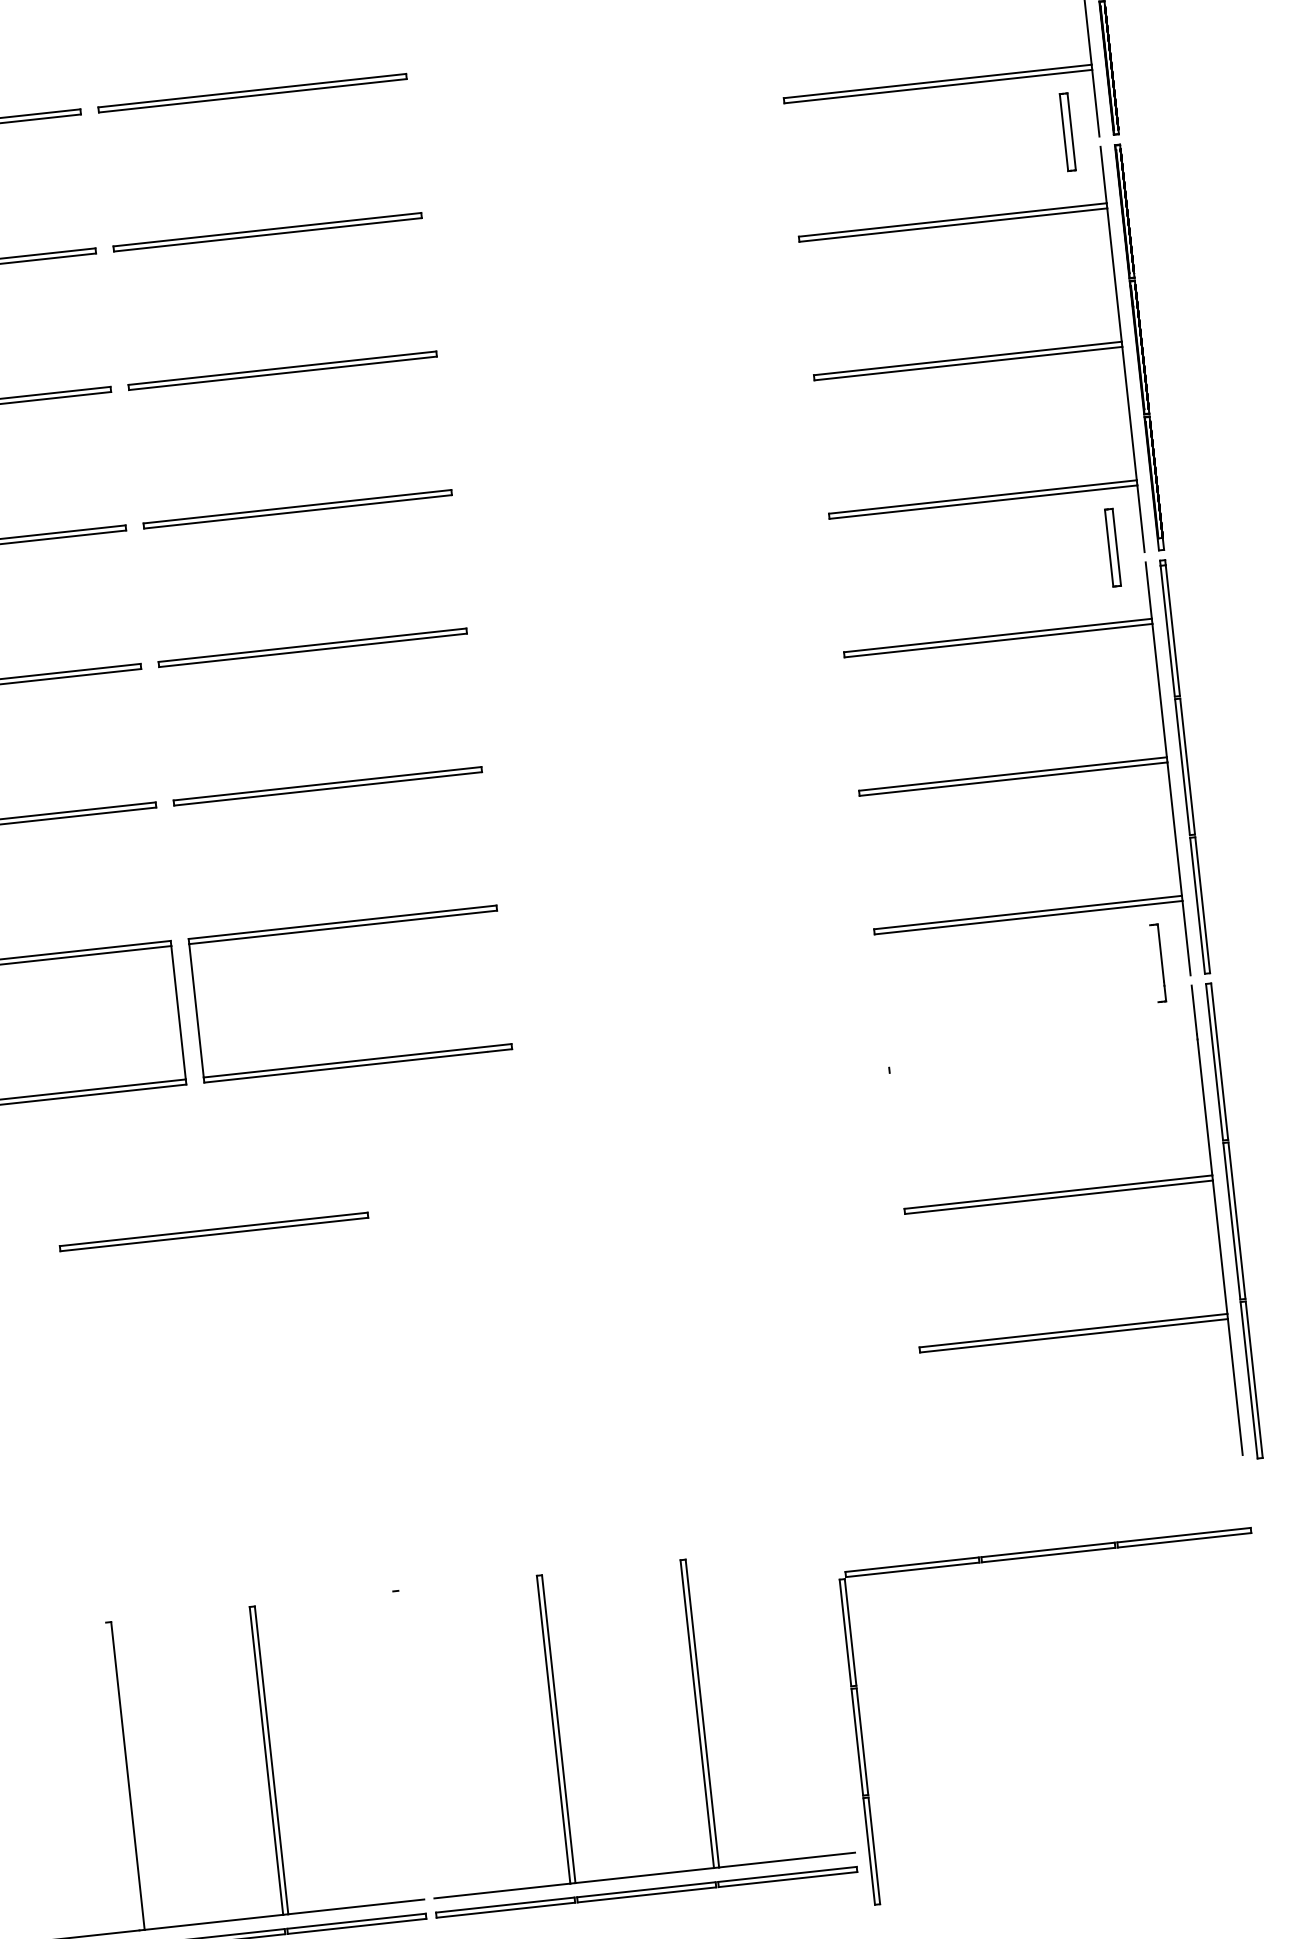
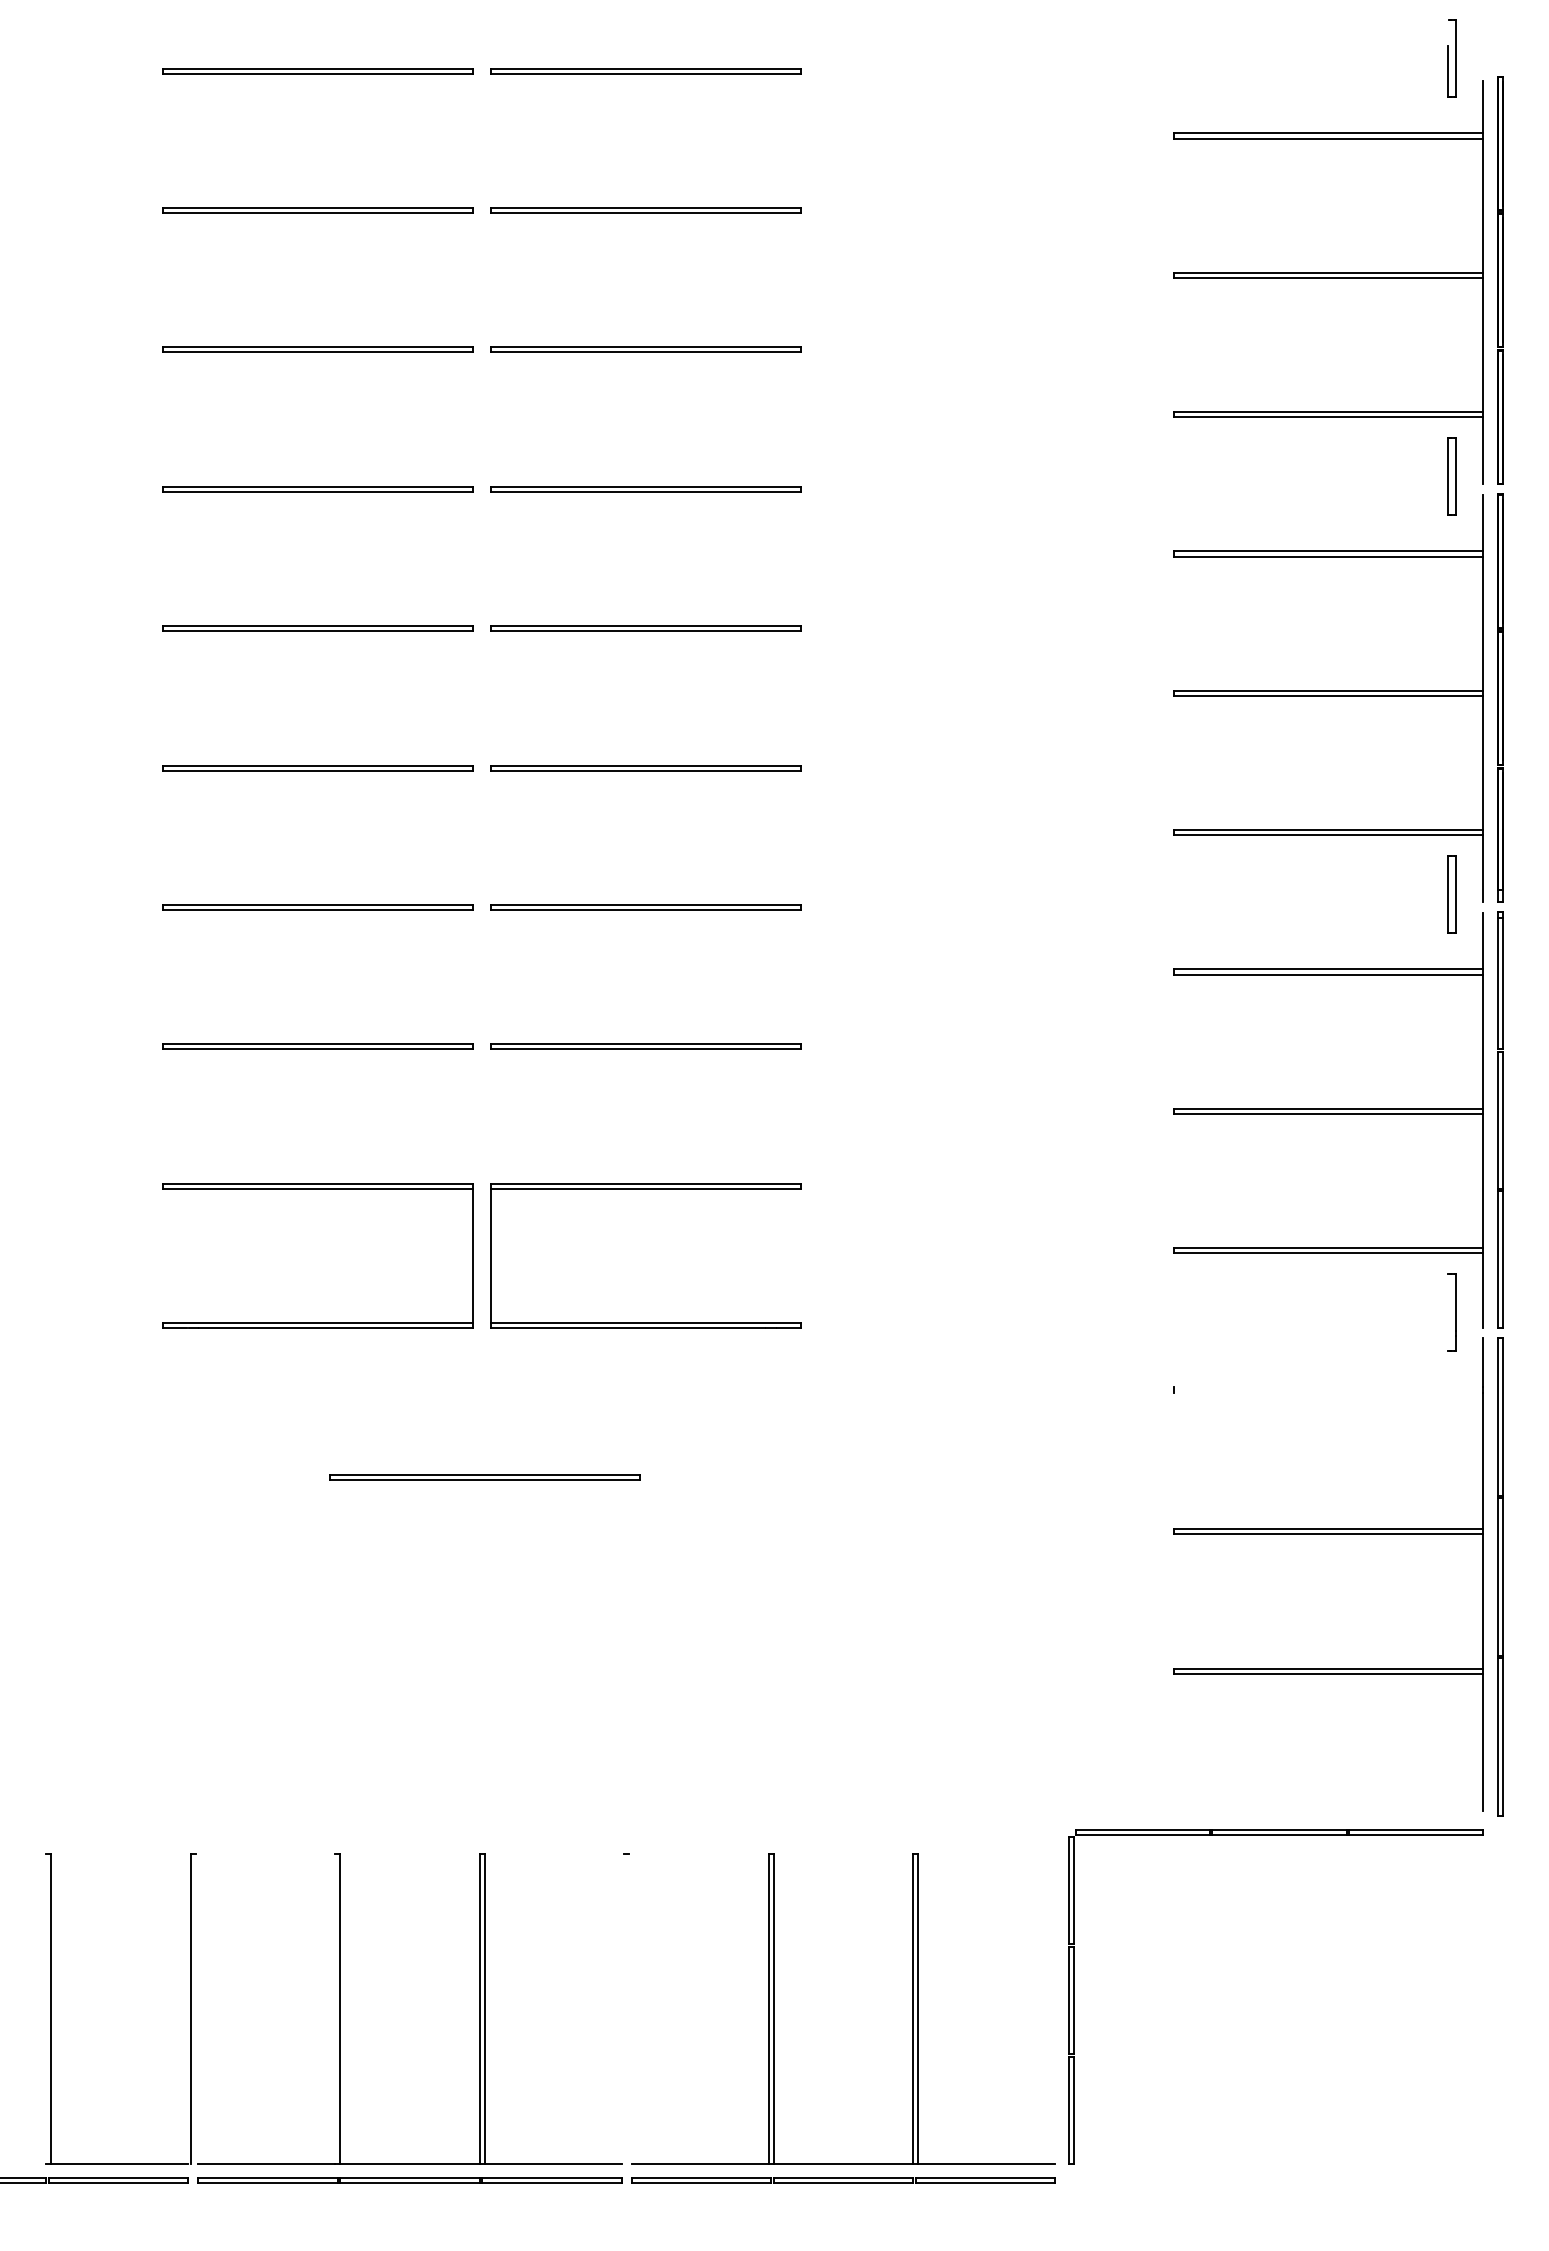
part: (1044, 1555) -> (1275, 1835), moved

